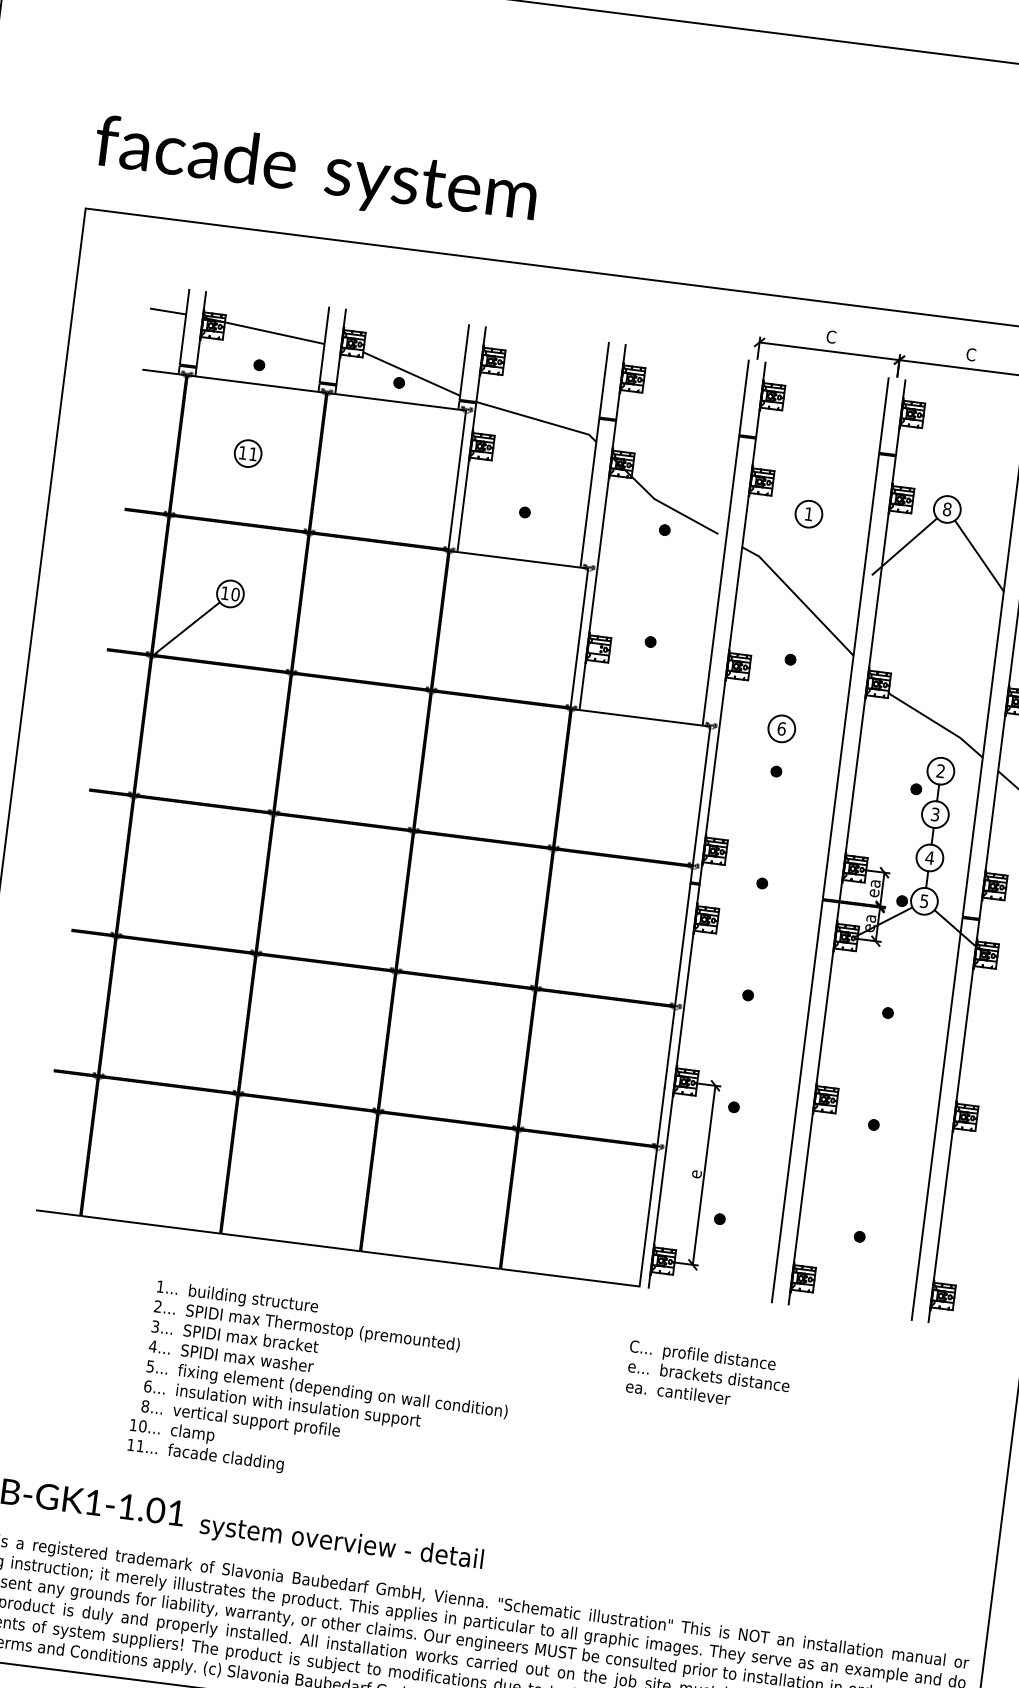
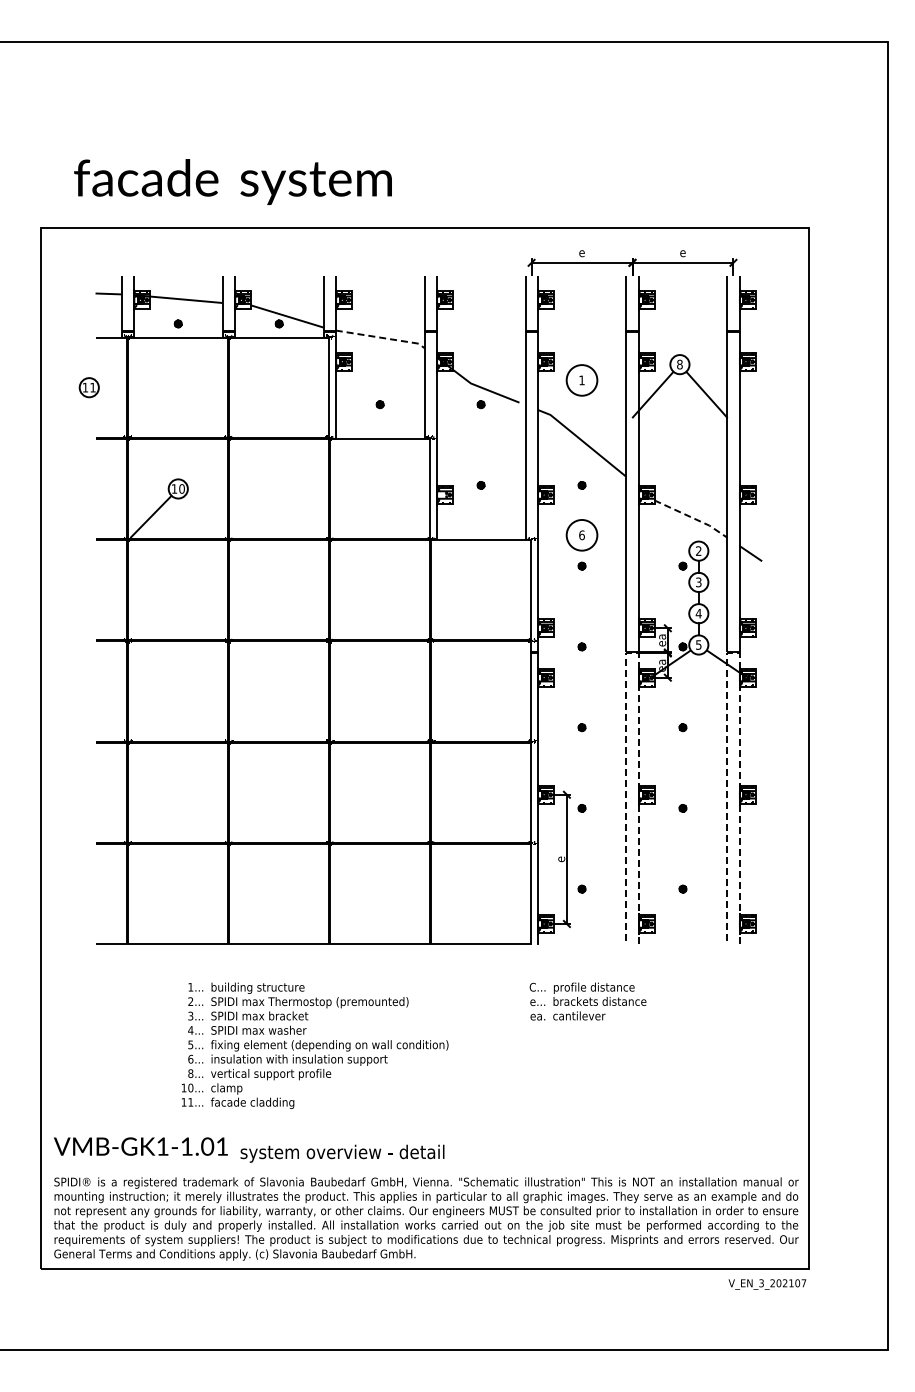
text: (315, 171) -> (232, 181), moved
text: (830, 335) -> (581, 251), C -> e
text: (970, 353) -> (682, 251), C -> e
line: (539, 419) -> (382, 337), solid -> dashed
part: (247, 453) -> (88, 387), moved
circle: (808, 514) -> (581, 380), size x1.6
line: (938, 723) -> (692, 517), solid -> dashed
circle: (781, 727) -> (581, 534), size x1.6
line: (831, 901) -> (632, 653), solid -> dashed
line: (969, 918) -> (732, 653), solid -> dashed

